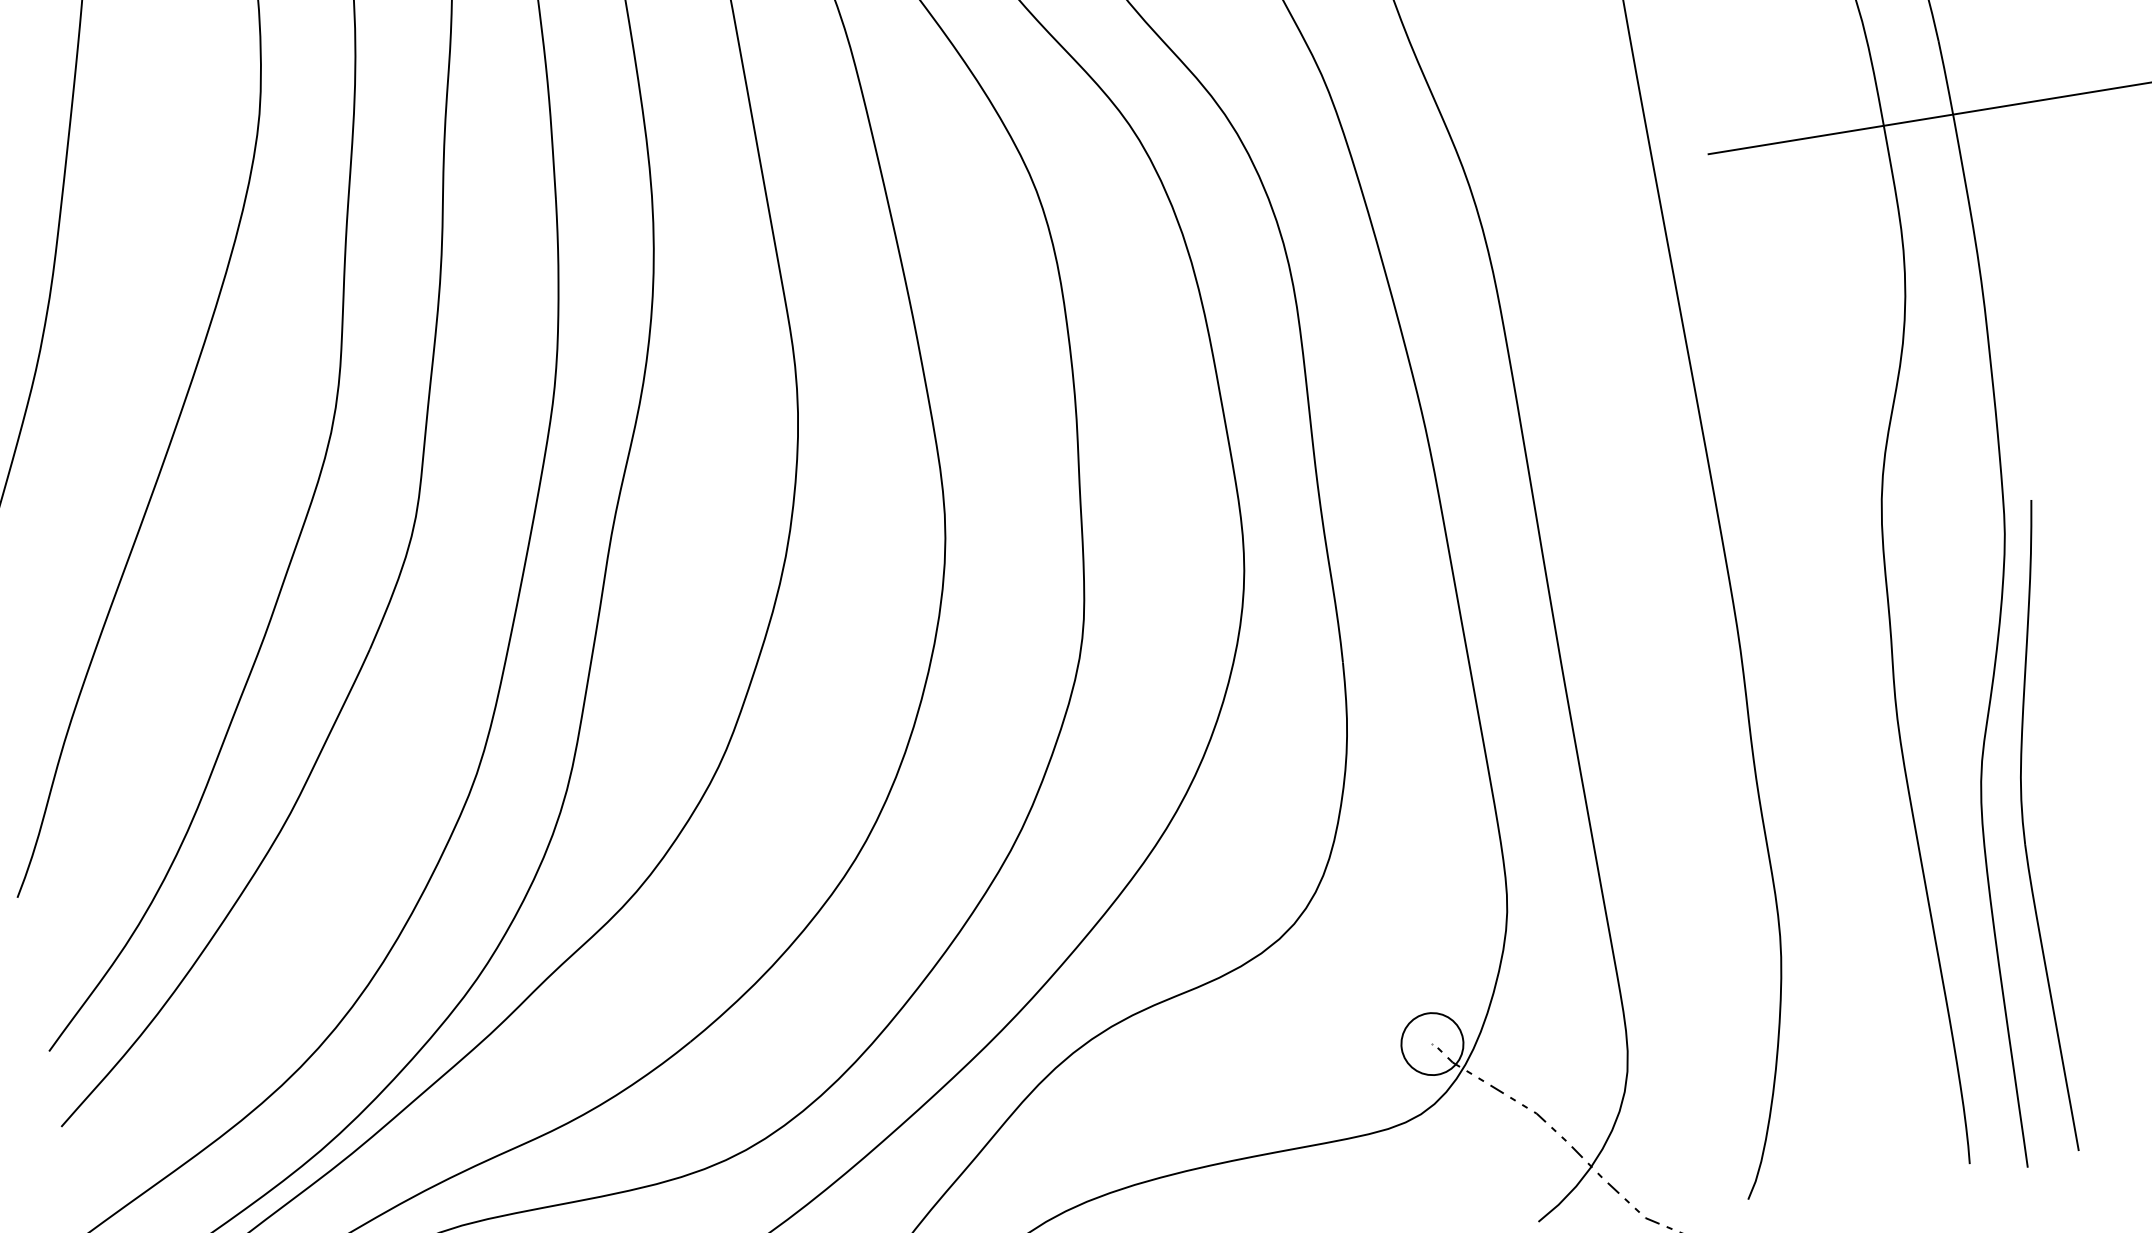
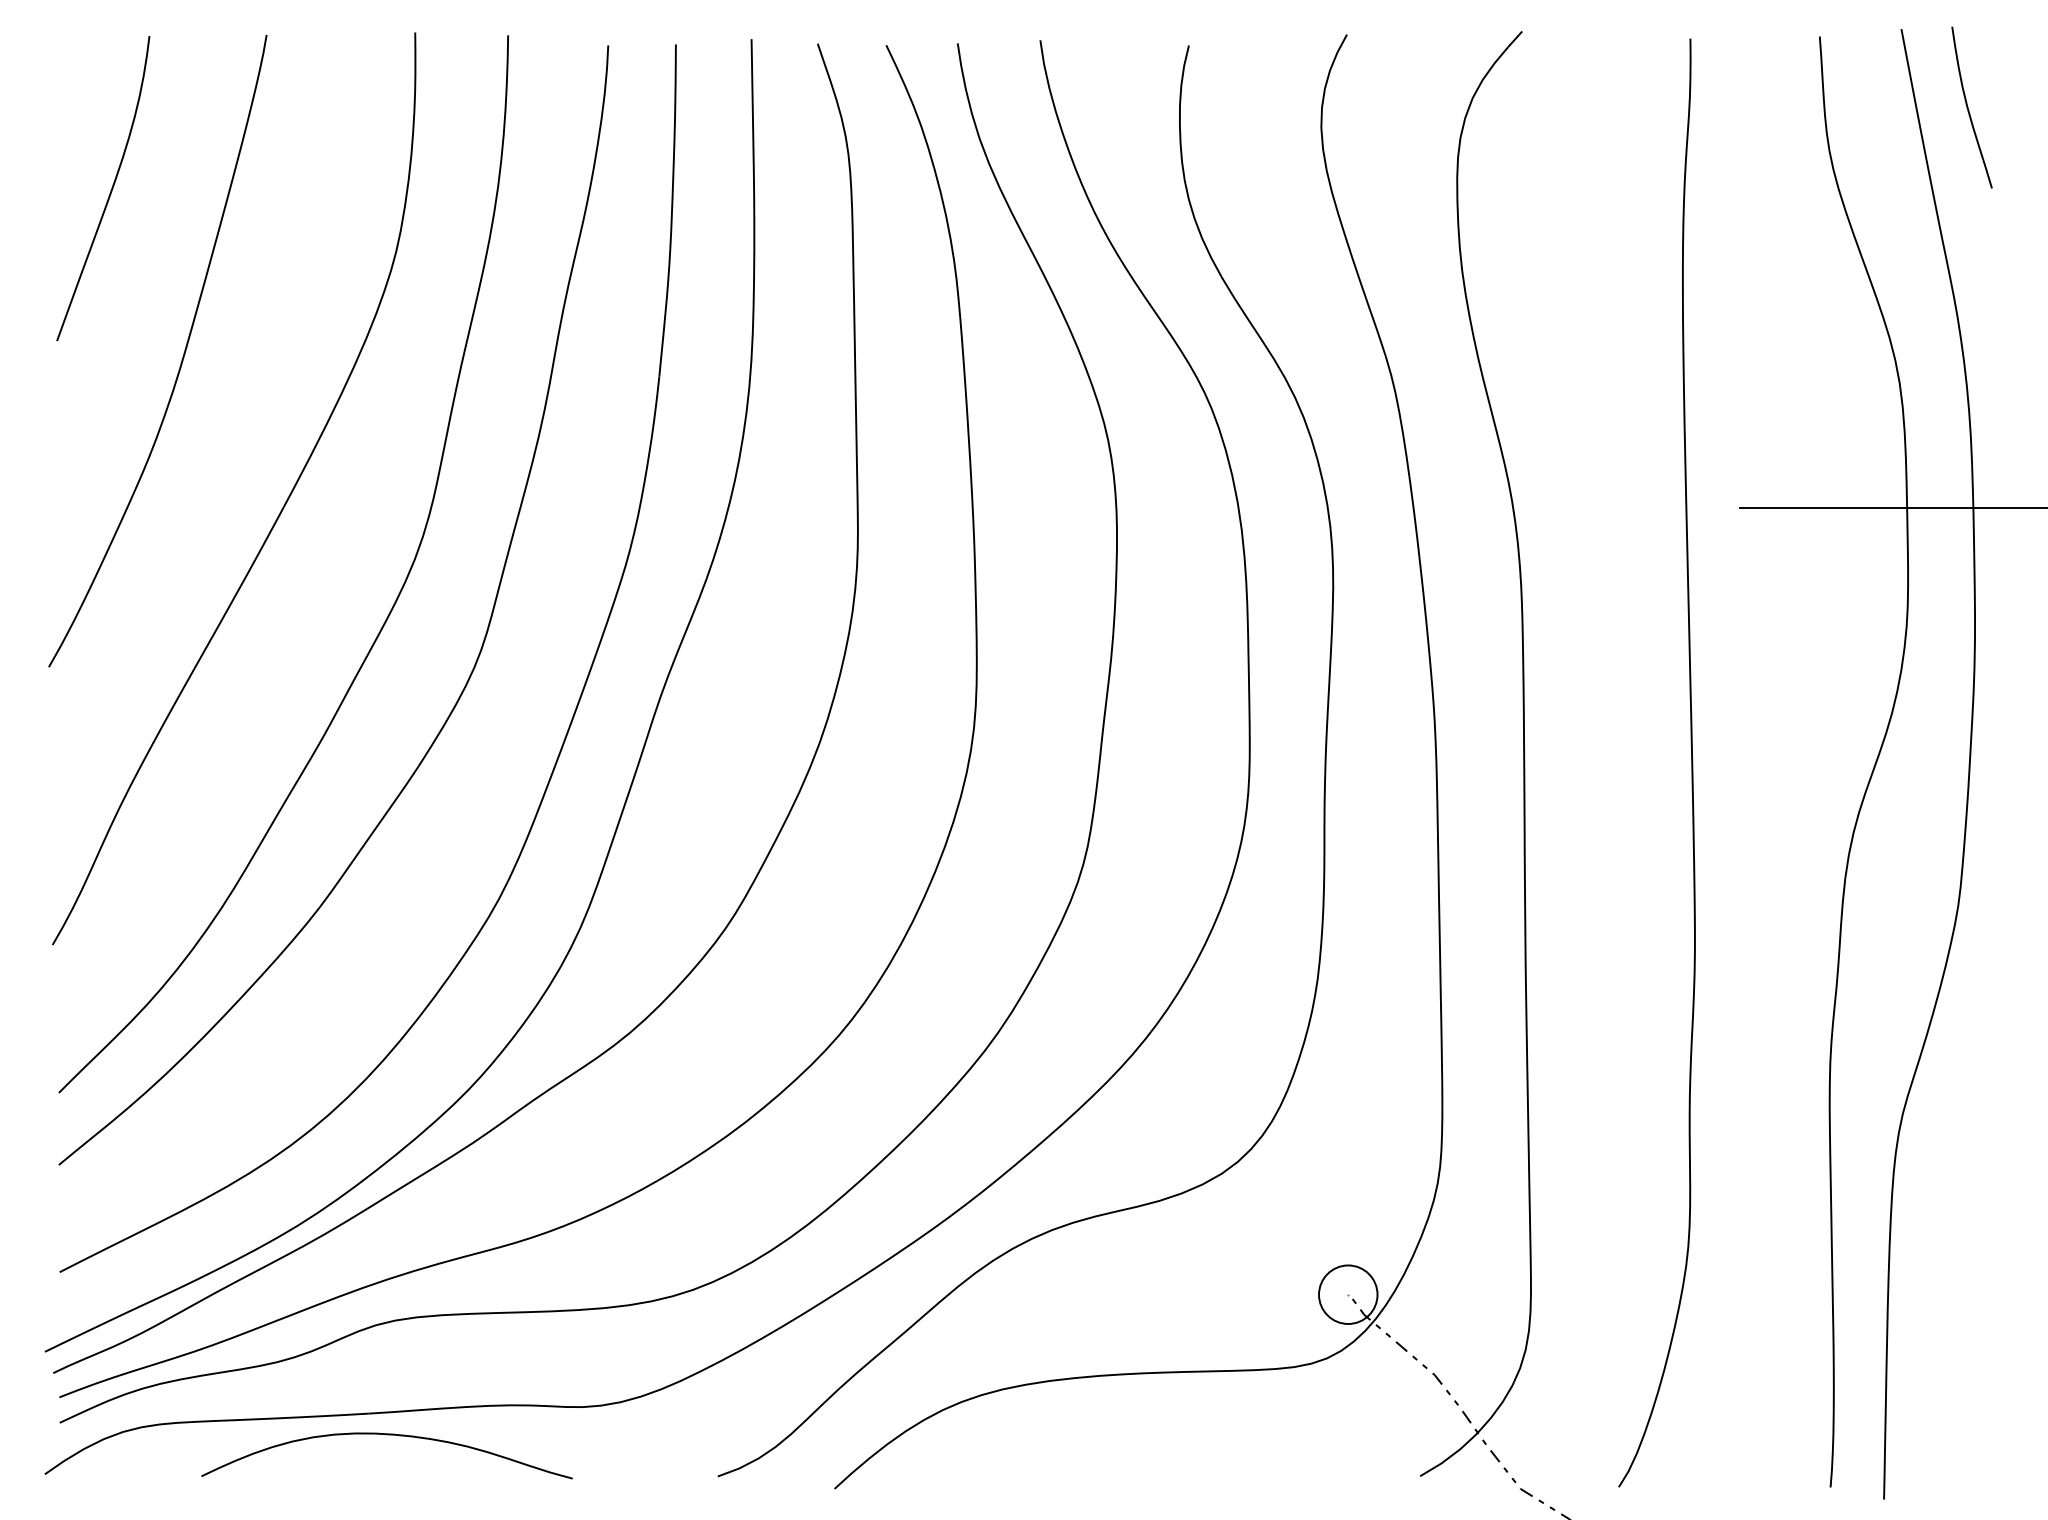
part: (2024, 827) -> (1932, 1182), removed

